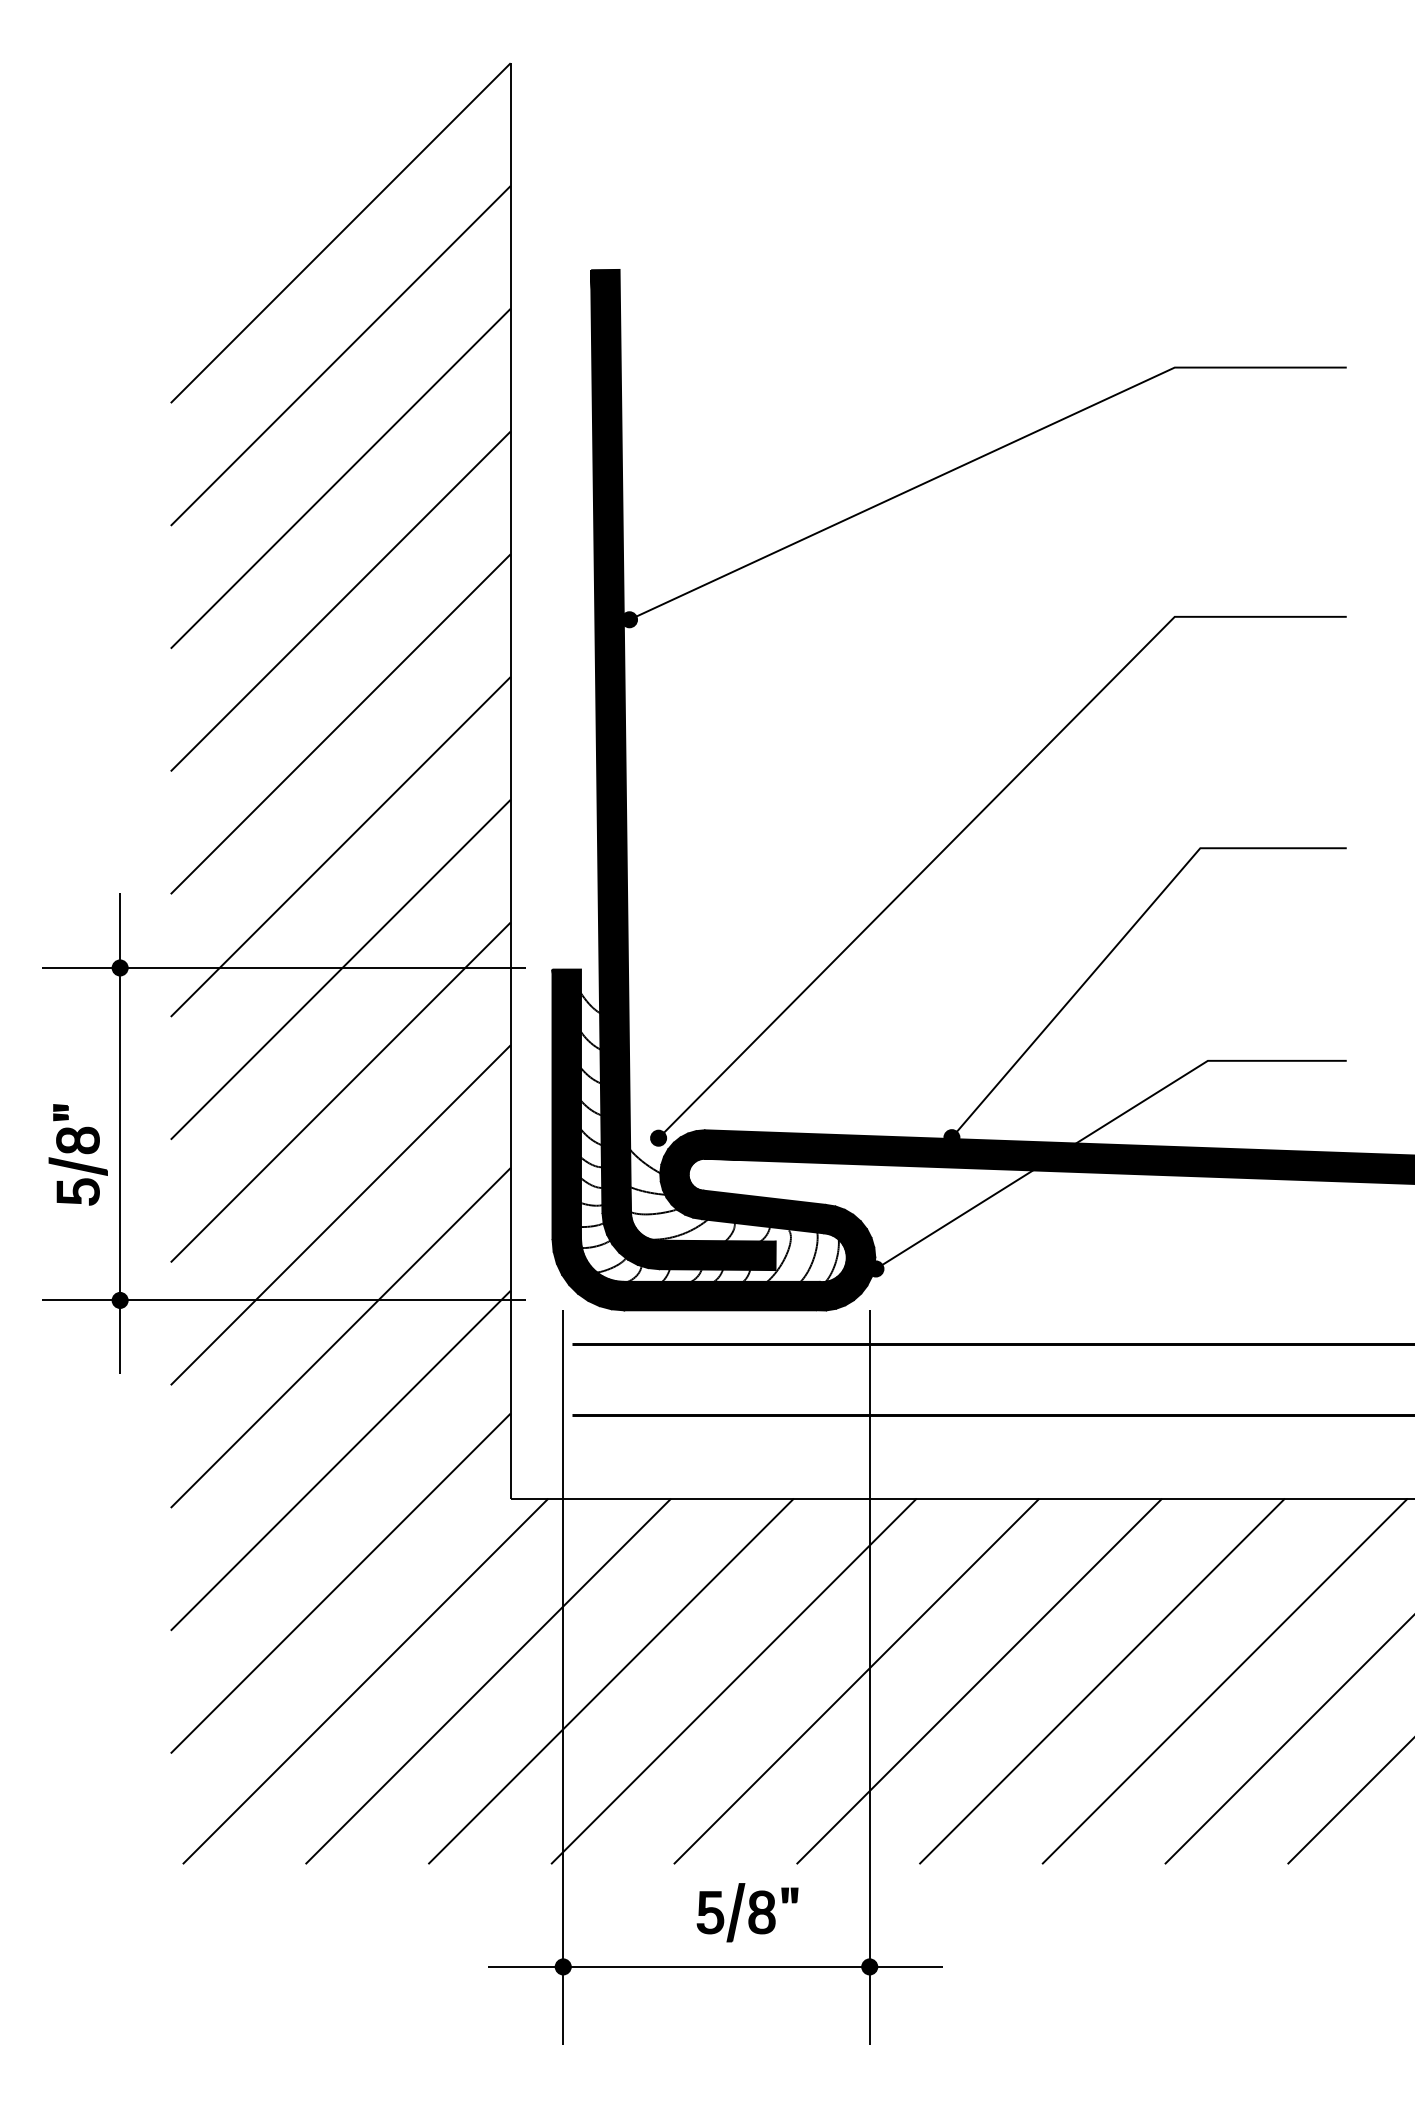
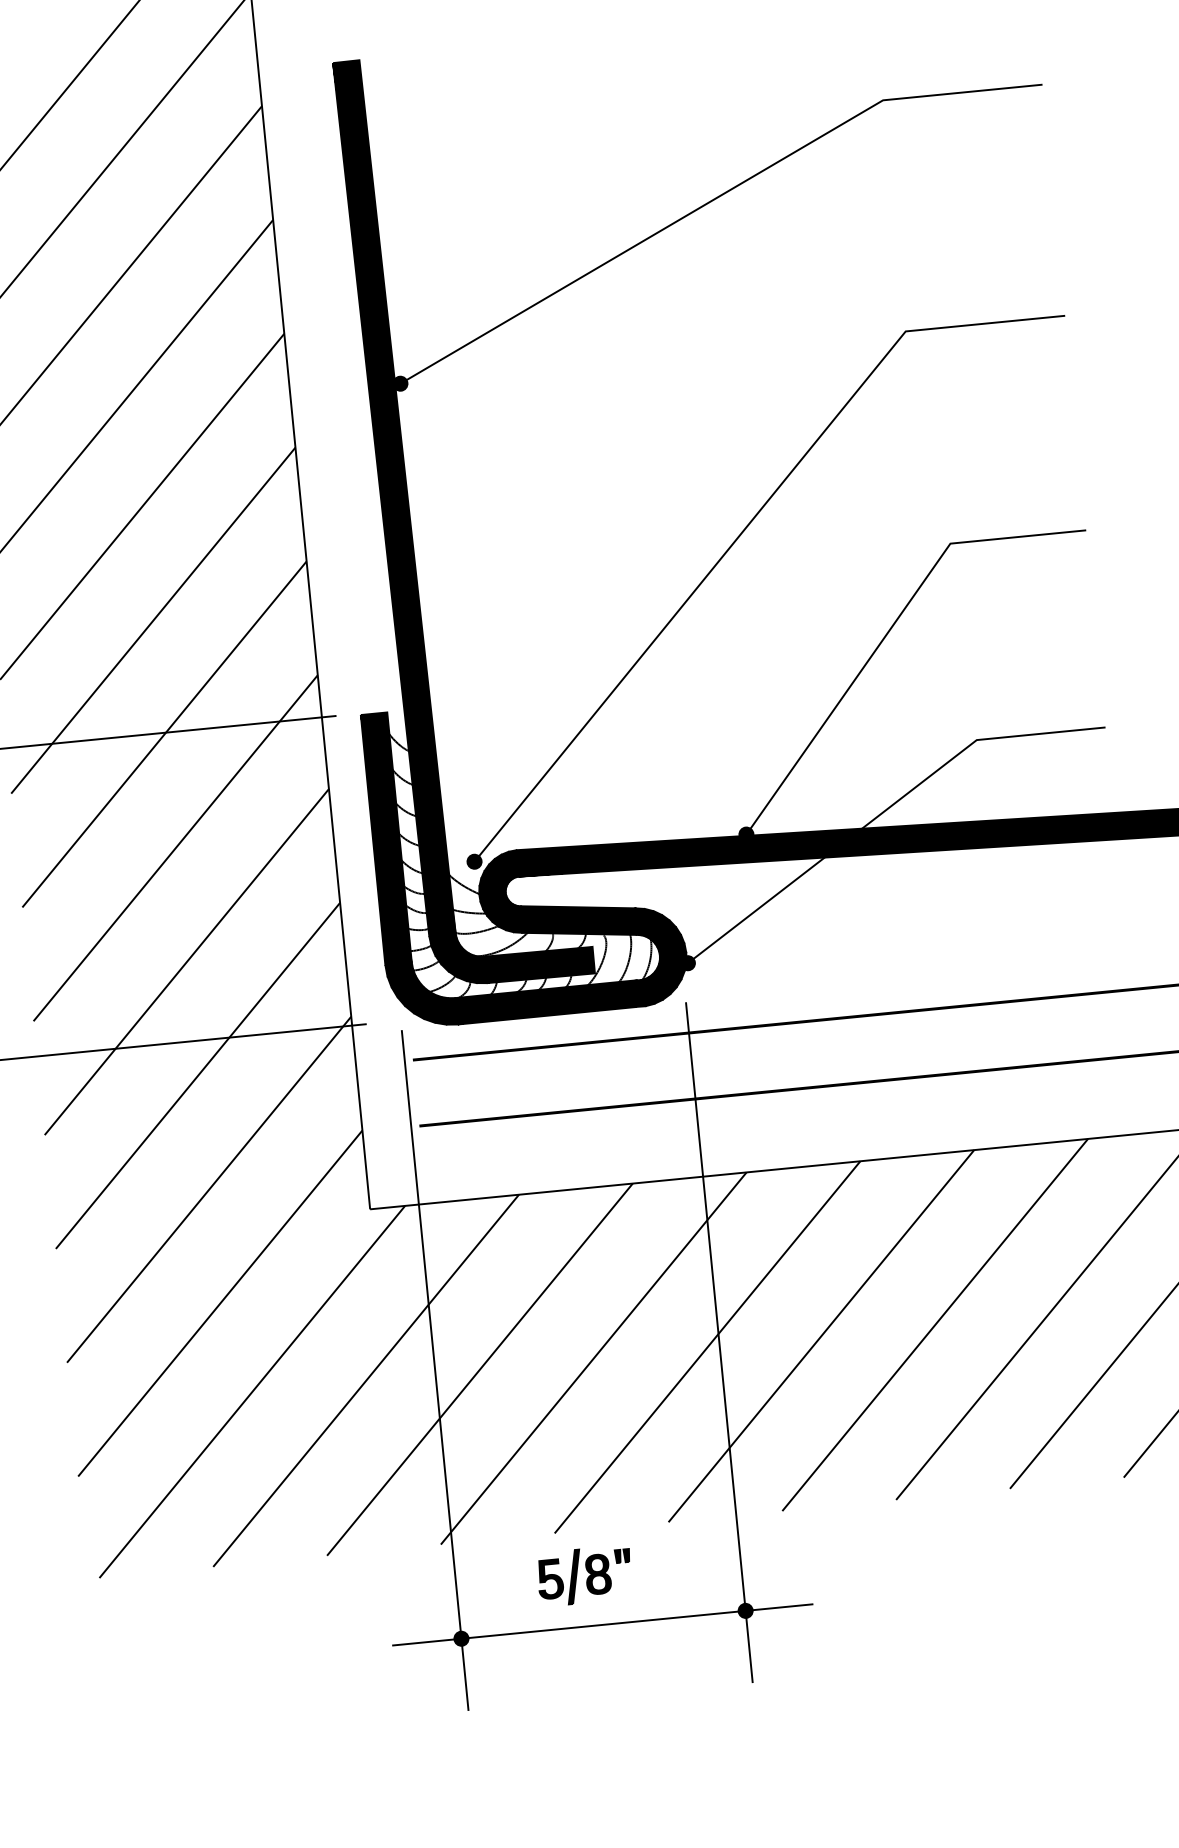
part: (747, 1912) -> (584, 1575), moved

